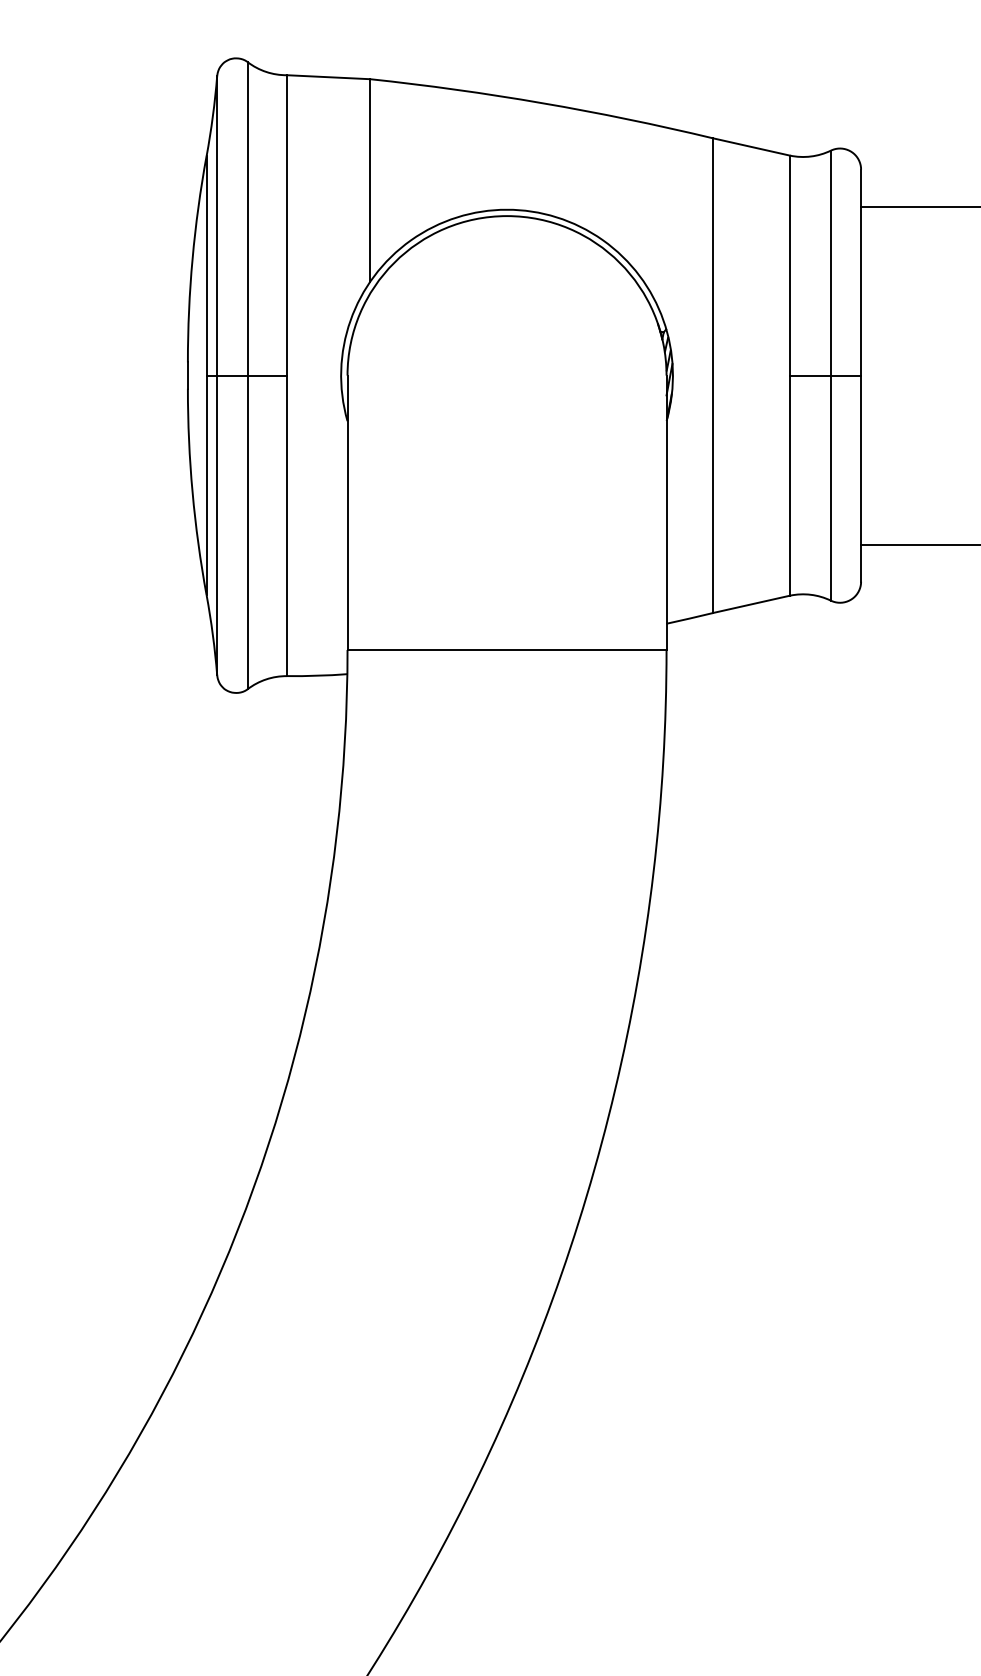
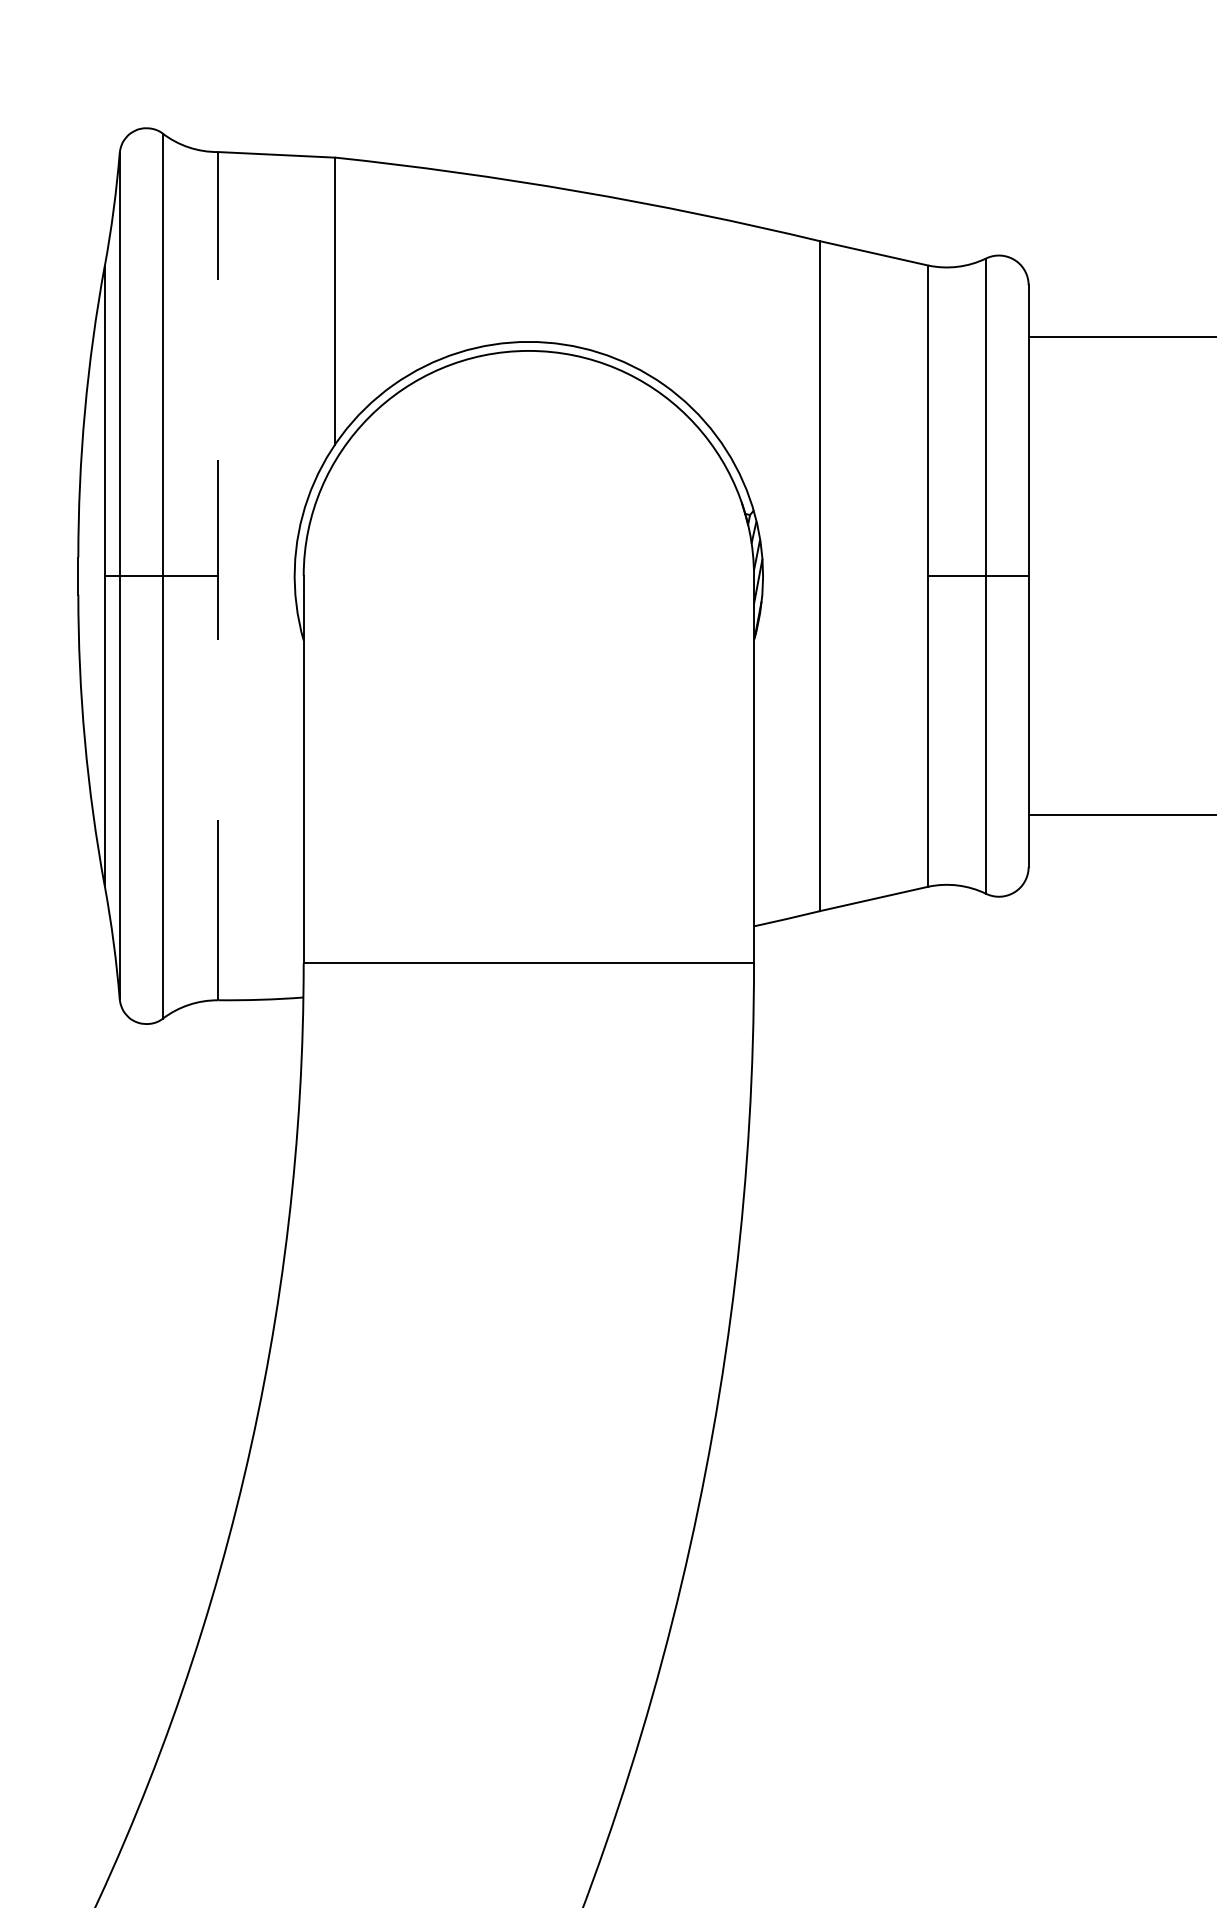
line: (287, 375) -> (218, 575), solid -> dashed

